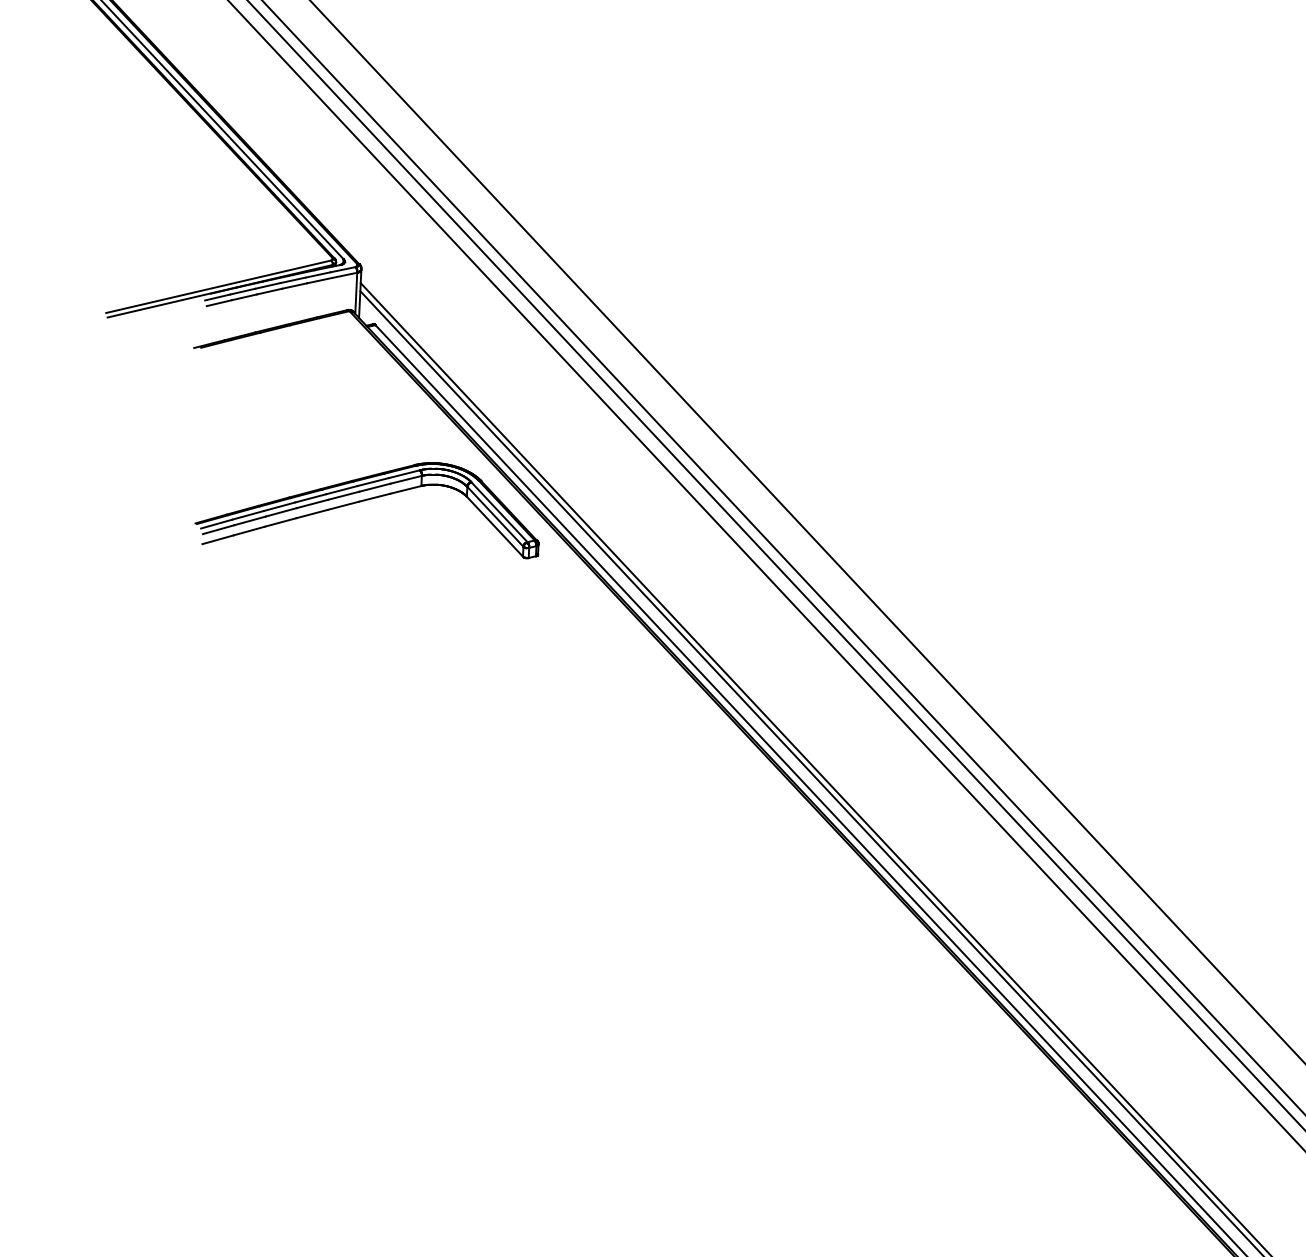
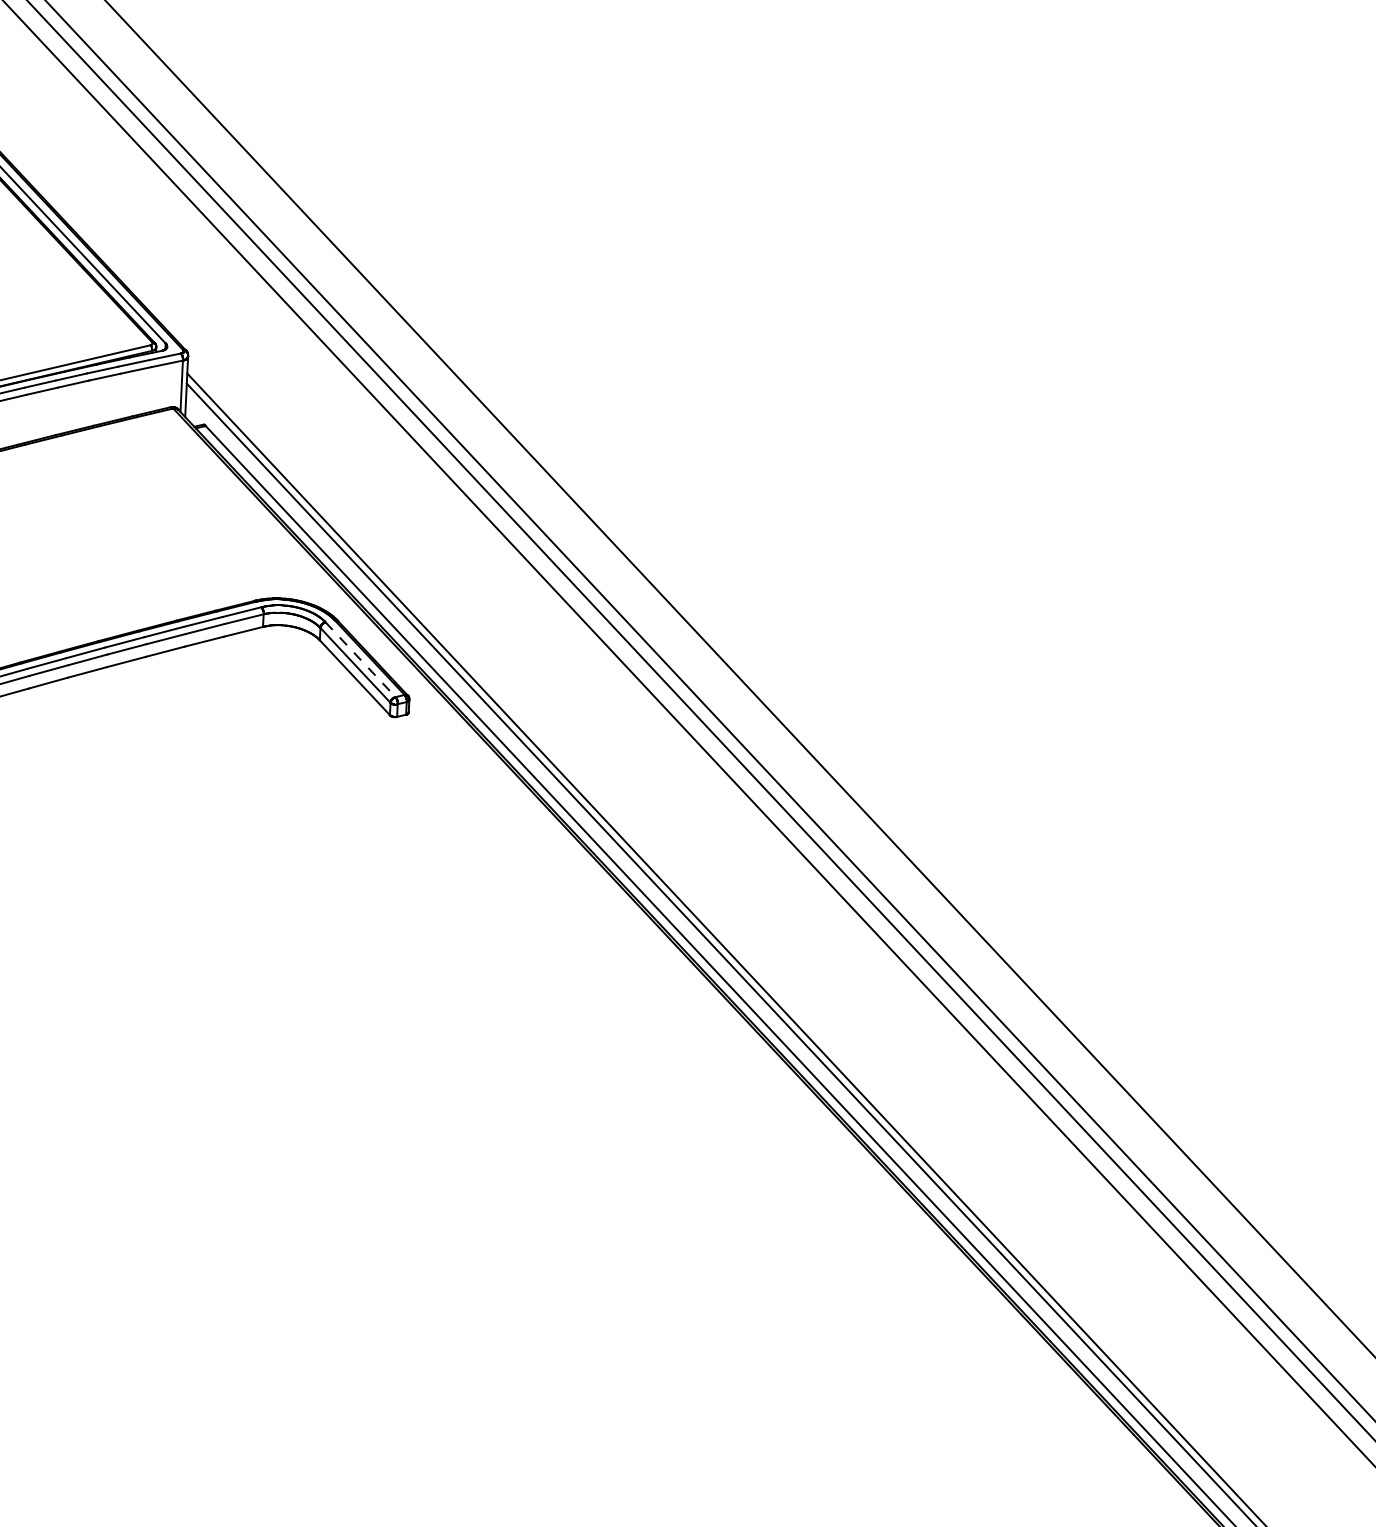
line: (499, 512) -> (360, 660), solid -> dashed

